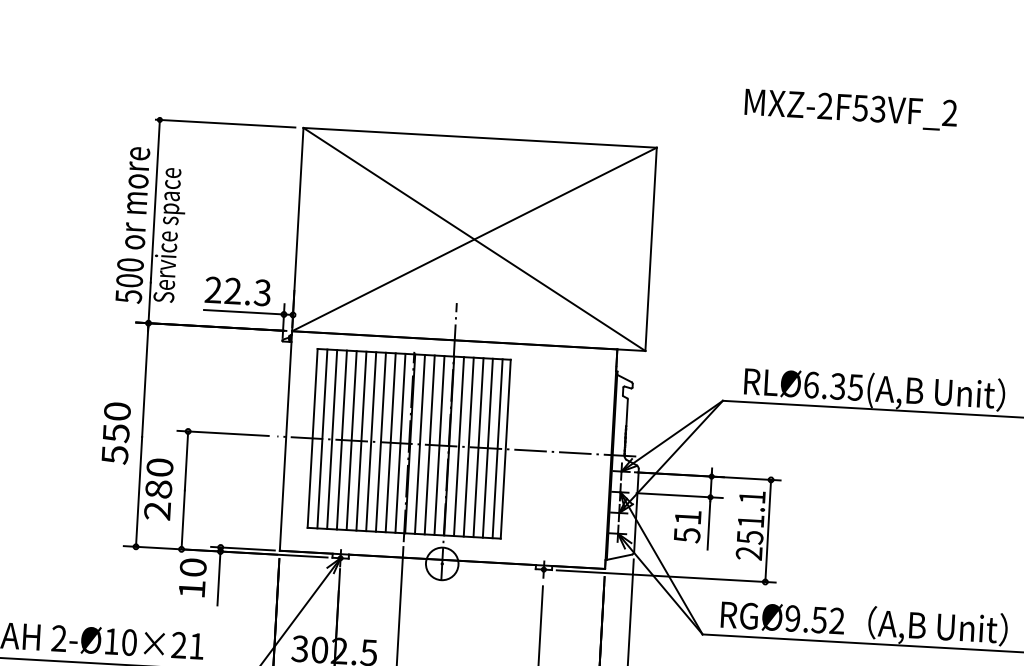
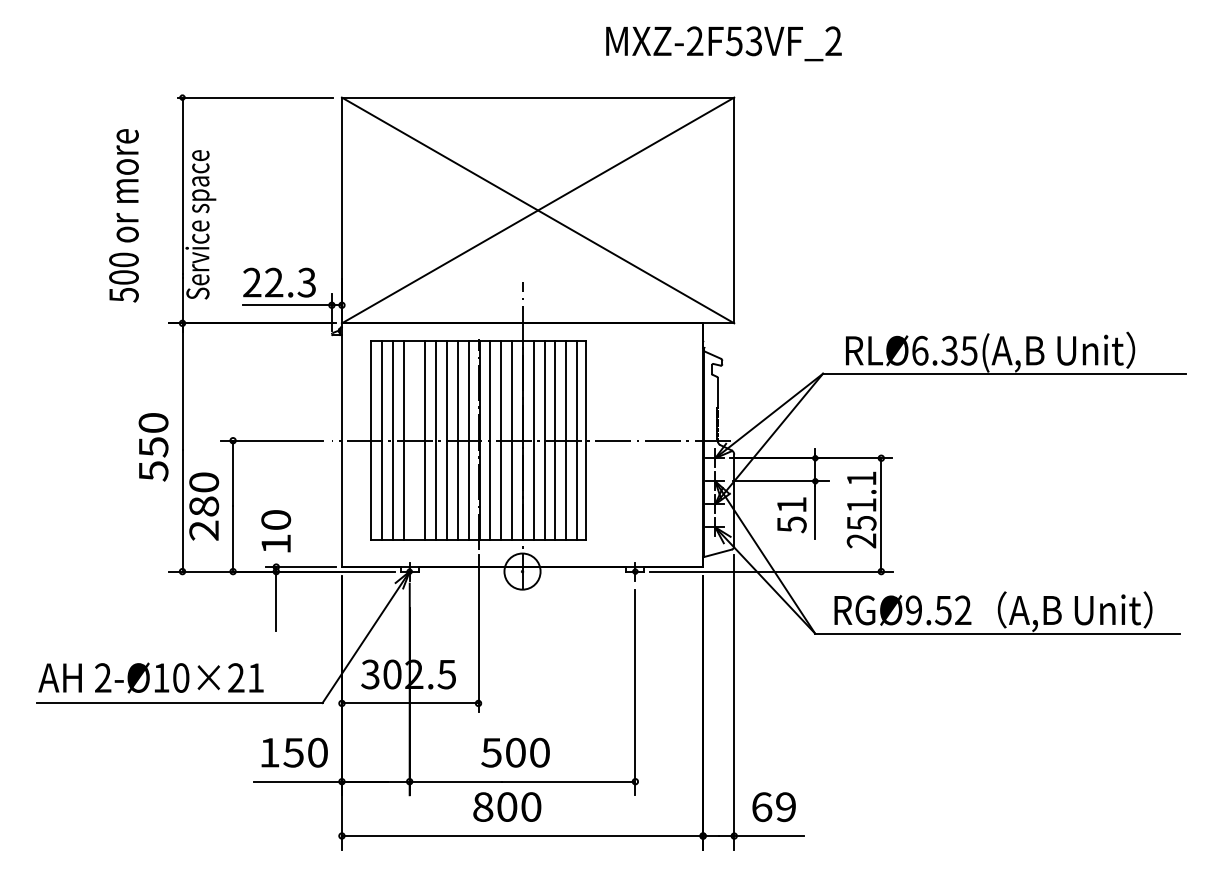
text: (850, 109) -> (723, 43), moved
text: (132, 224) -> (123, 215), moved
line: (351, 440) -> (414, 440), removed
text: (193, 577) -> (276, 531), moved

